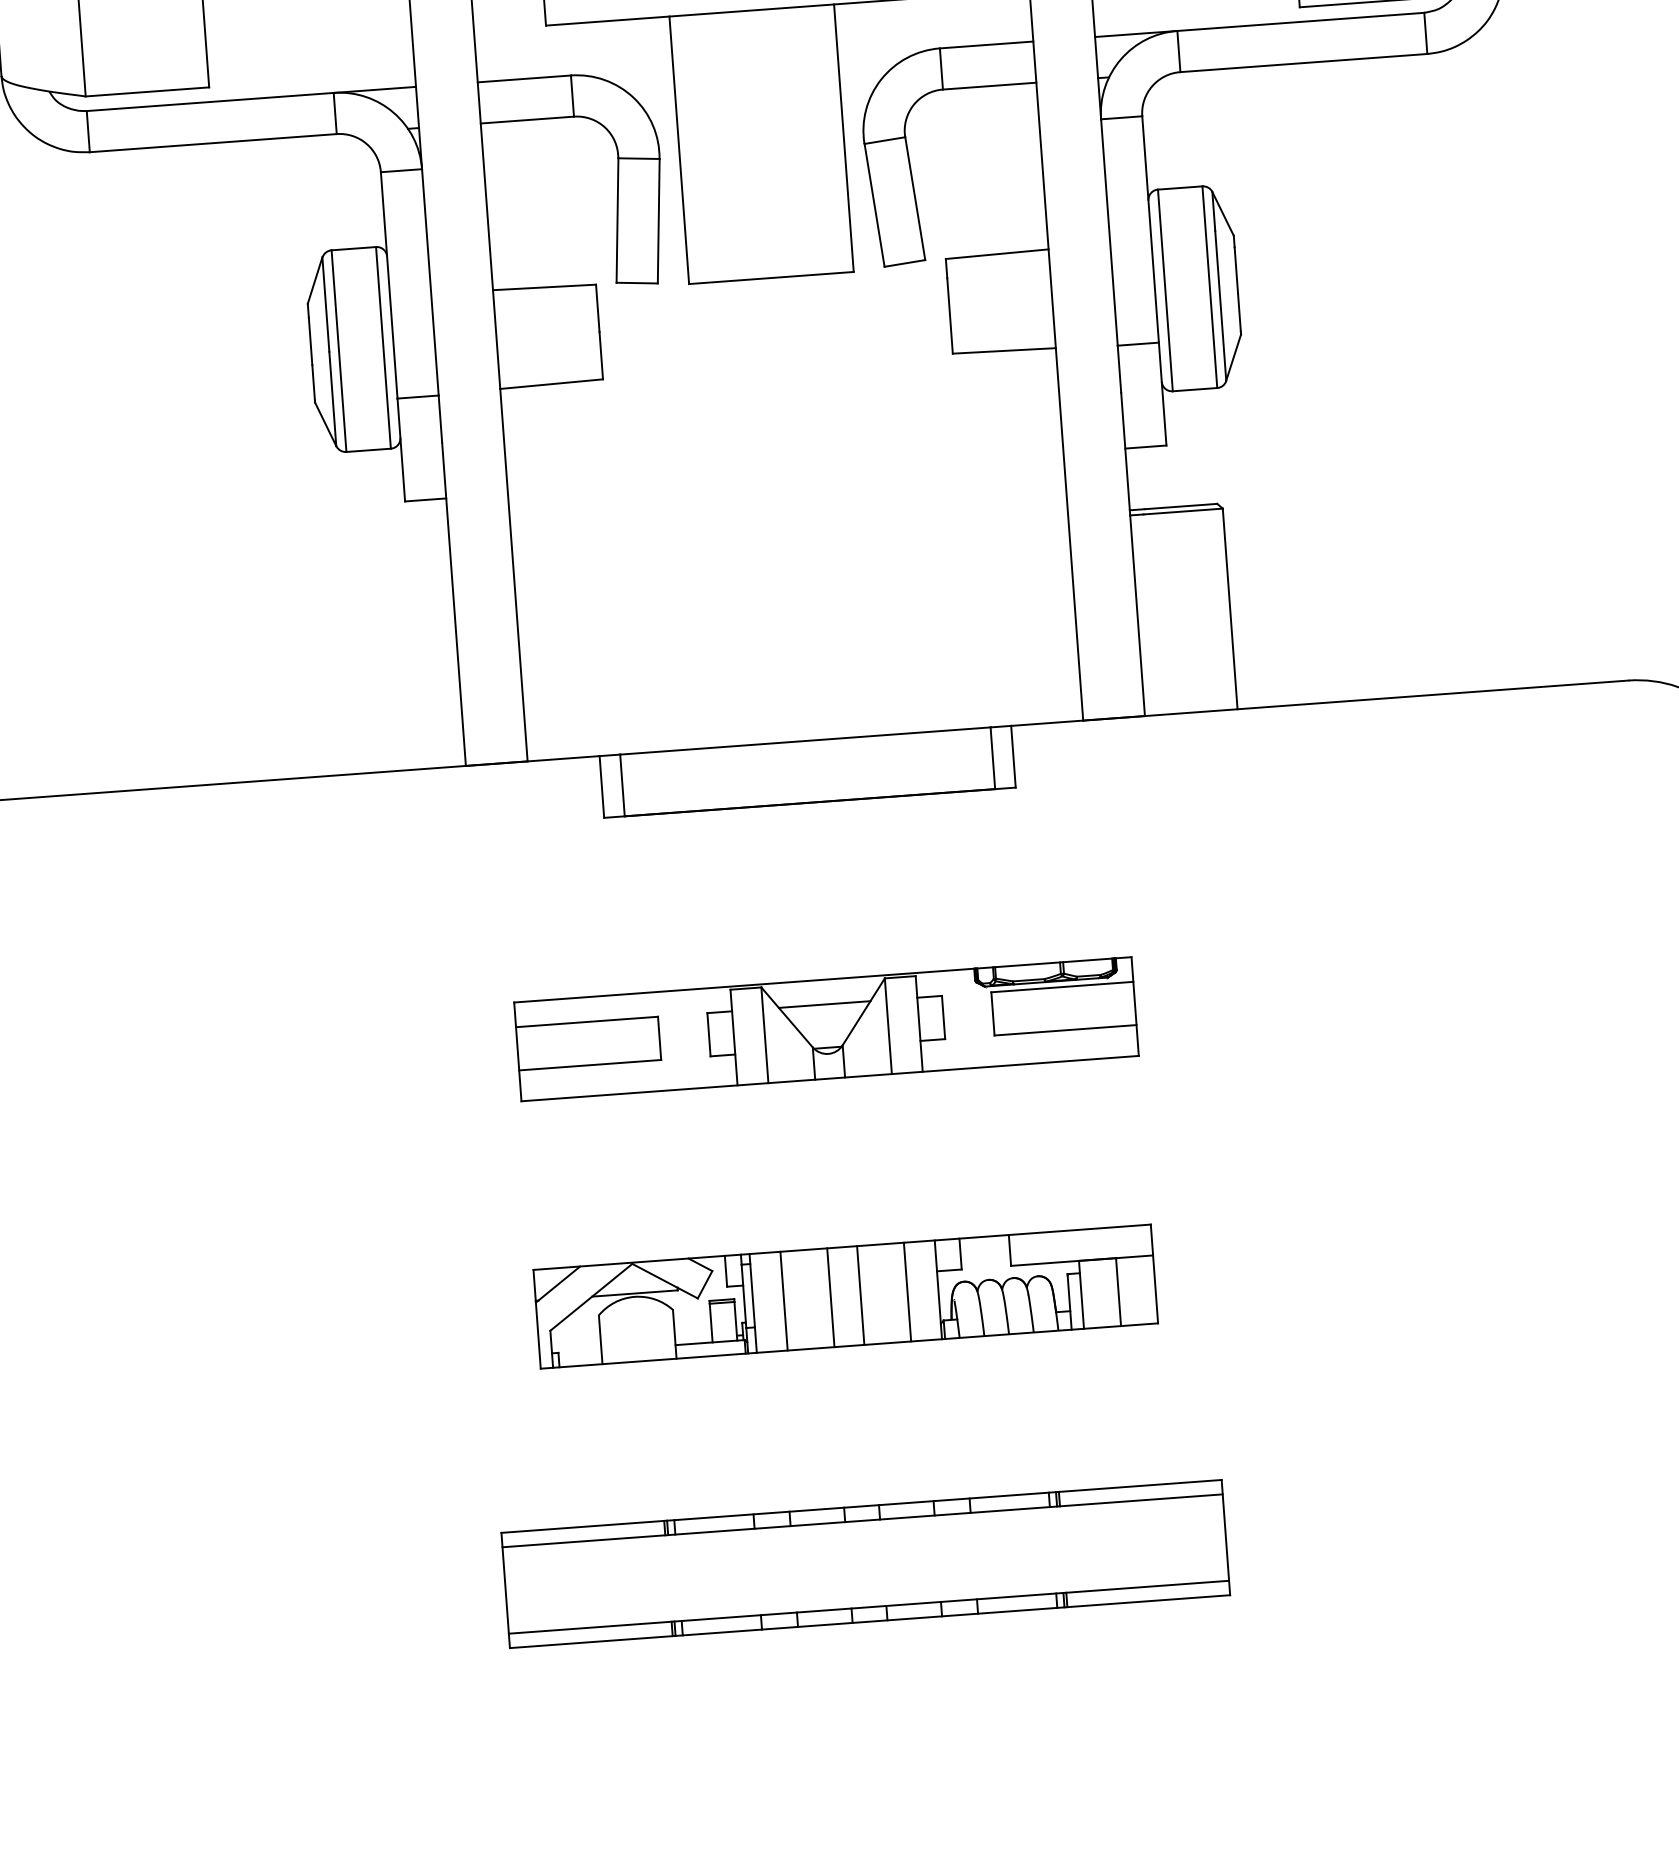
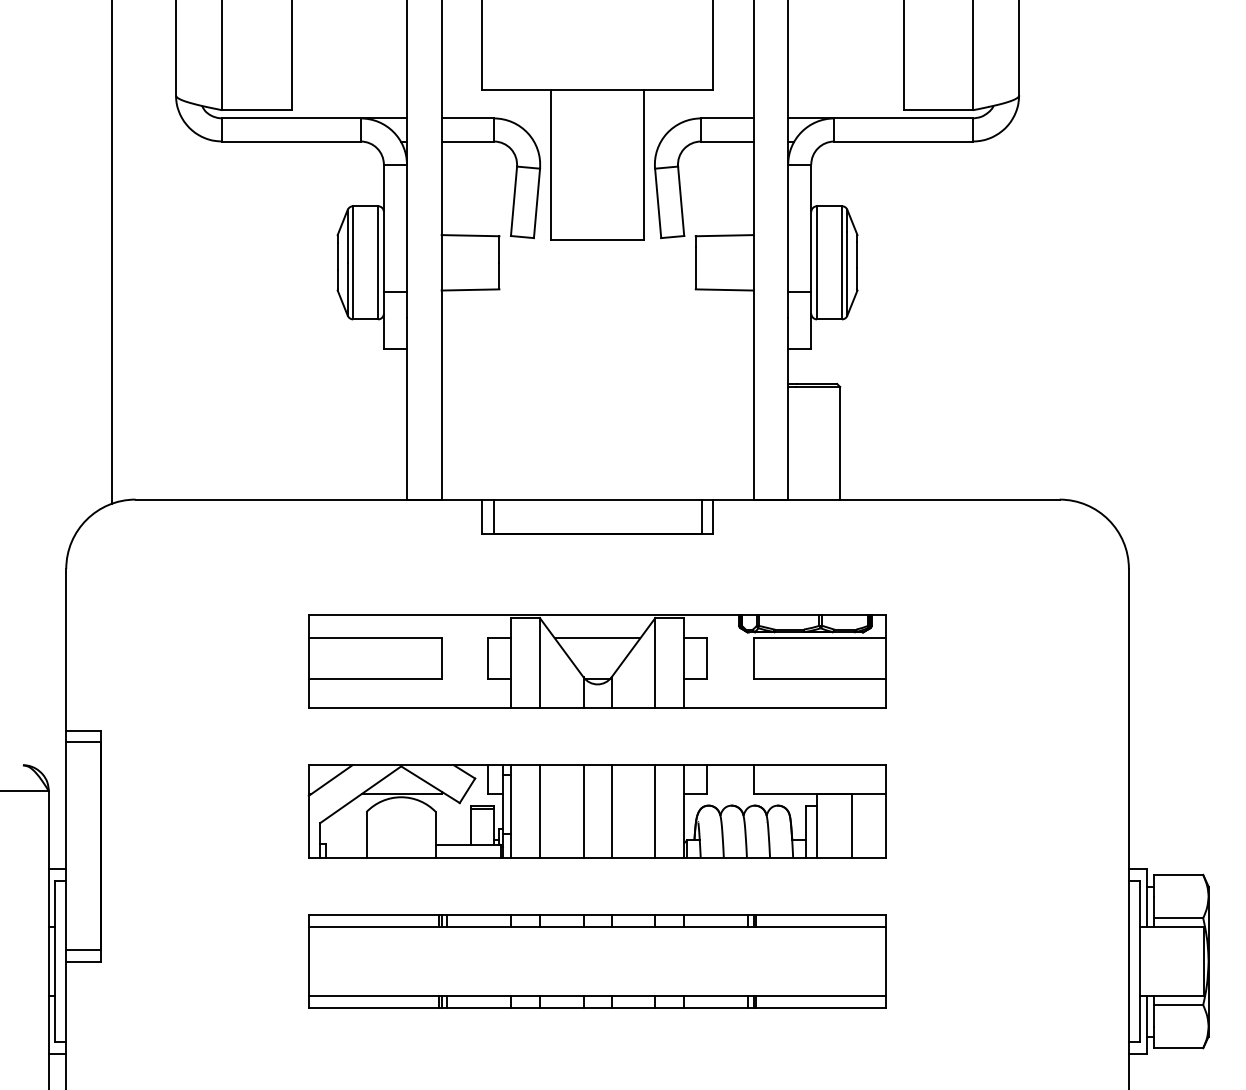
part: (826, 1029) -> (597, 661), size x1.67
part: (844, 1296) -> (596, 811), size x1.67
part: (865, 1563) -> (597, 961), size x1.43

